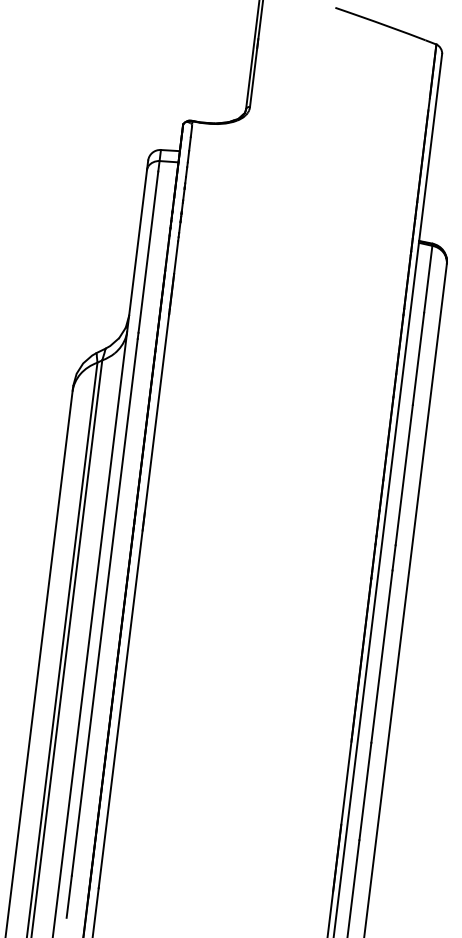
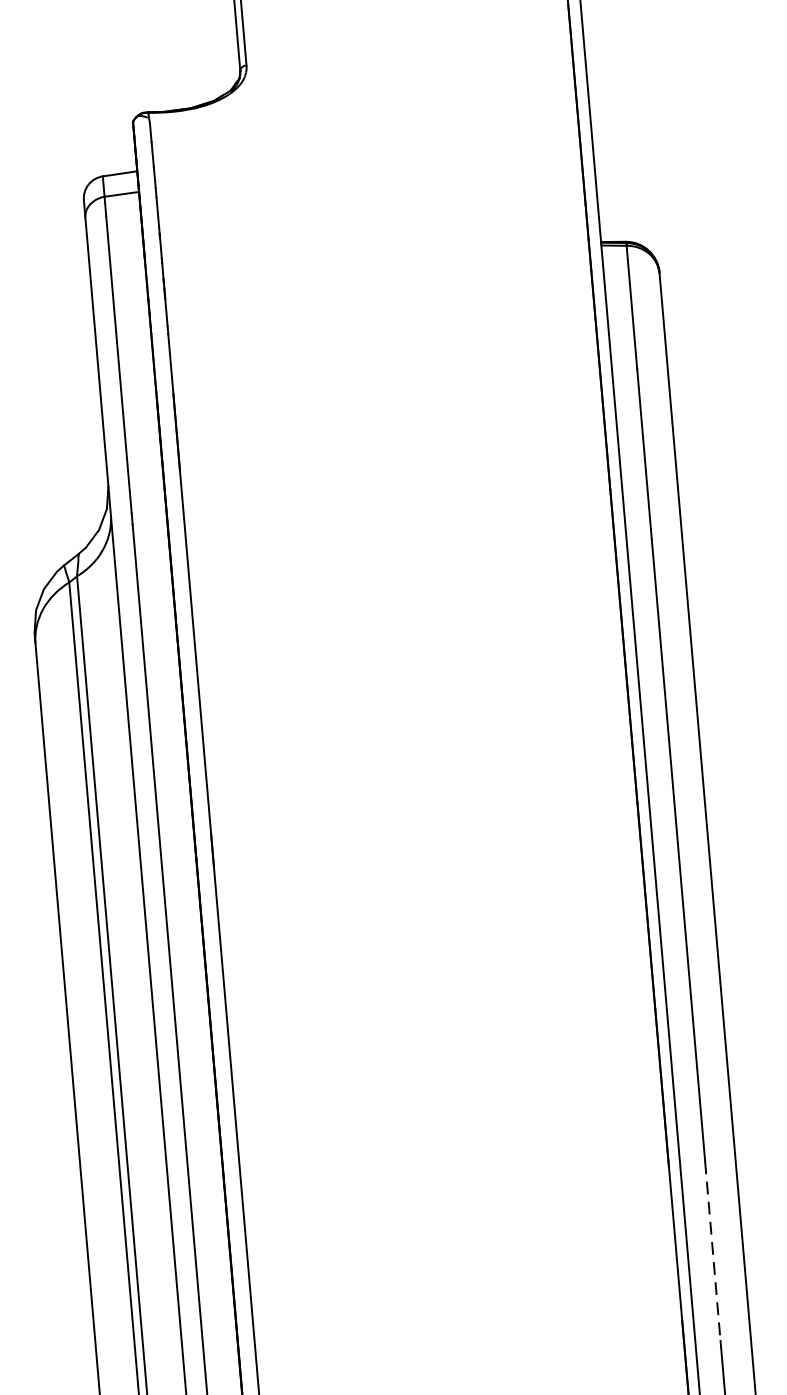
line: (365, 792) -> (713, 1252), solid -> dashed

